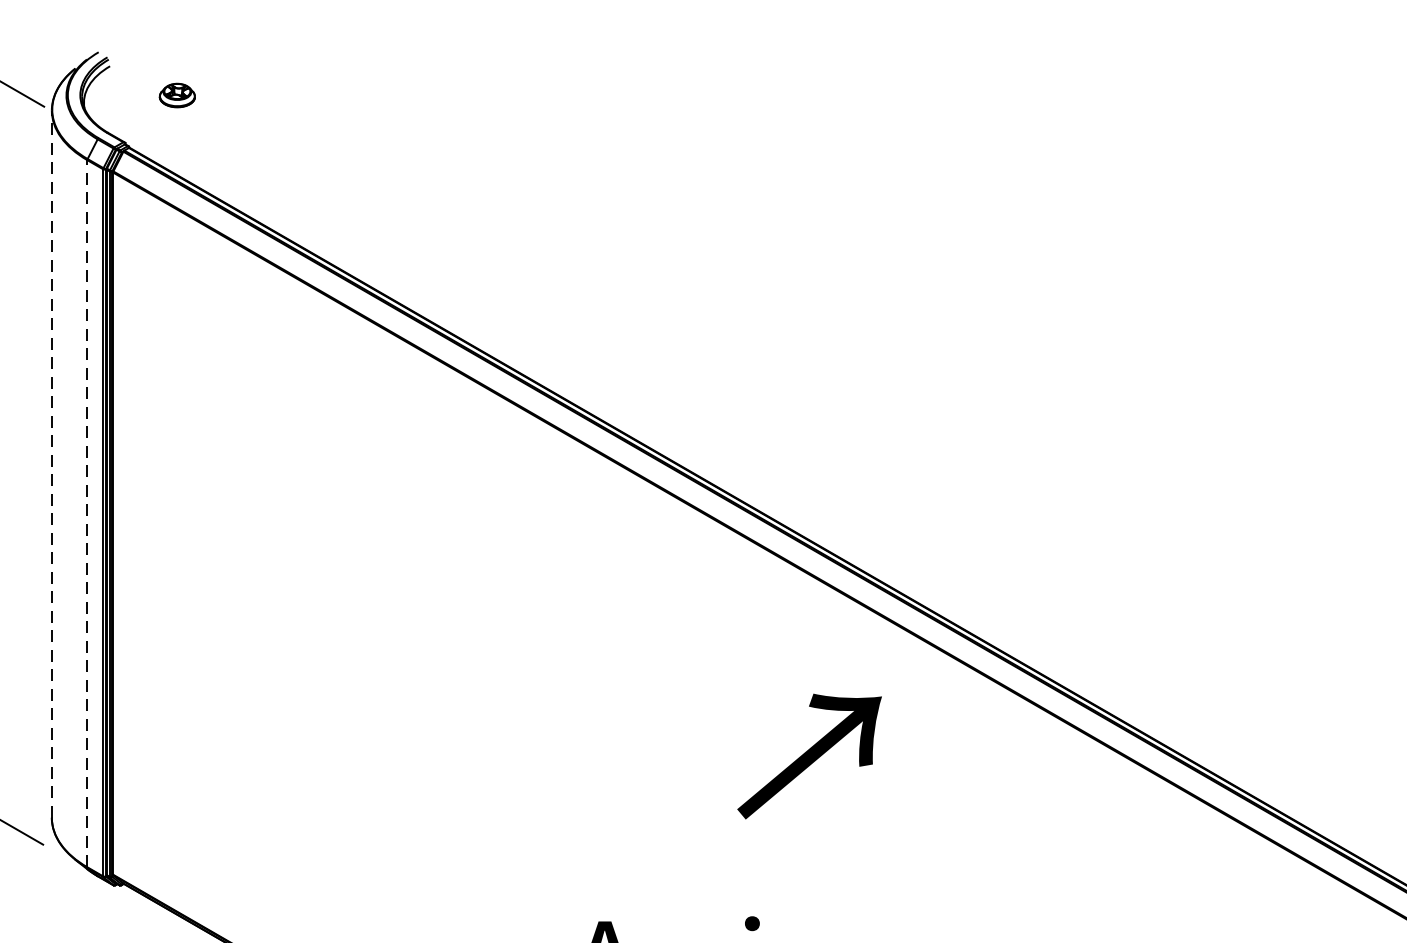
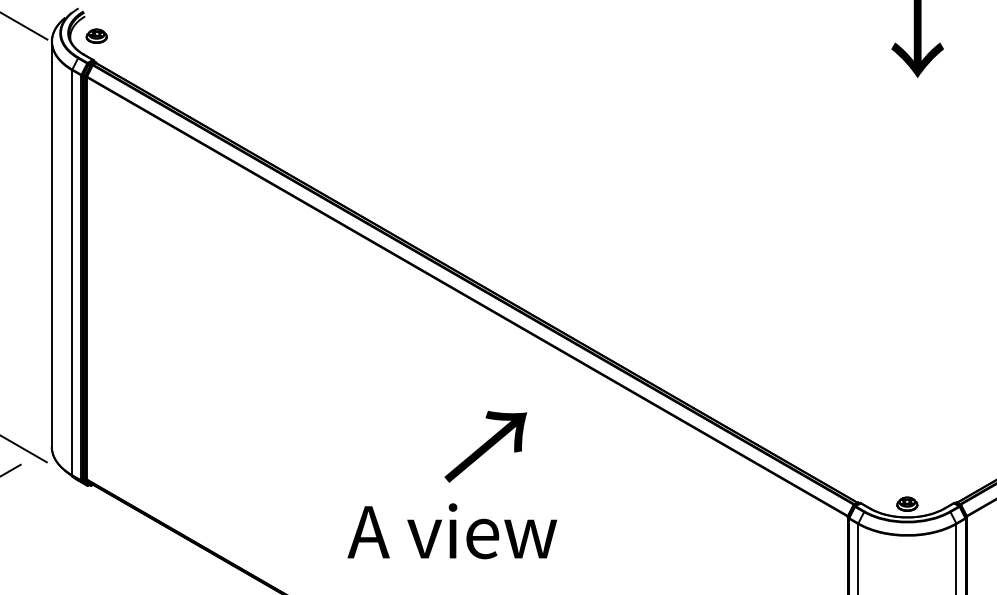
part: (176, 94) -> (96, 35), moved
line: (51, 462) -> (51, 243), dashed -> solid
line: (87, 513) -> (72, 272), dashed -> solid
text: (809, 756) -> (485, 446), moved

